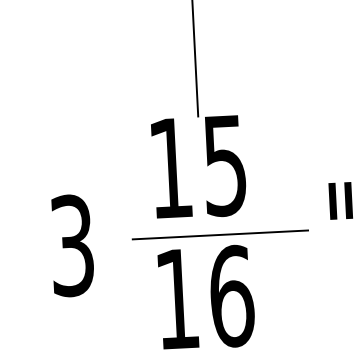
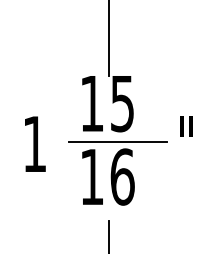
text: (71, 244) -> (34, 143), 3 -> 1

